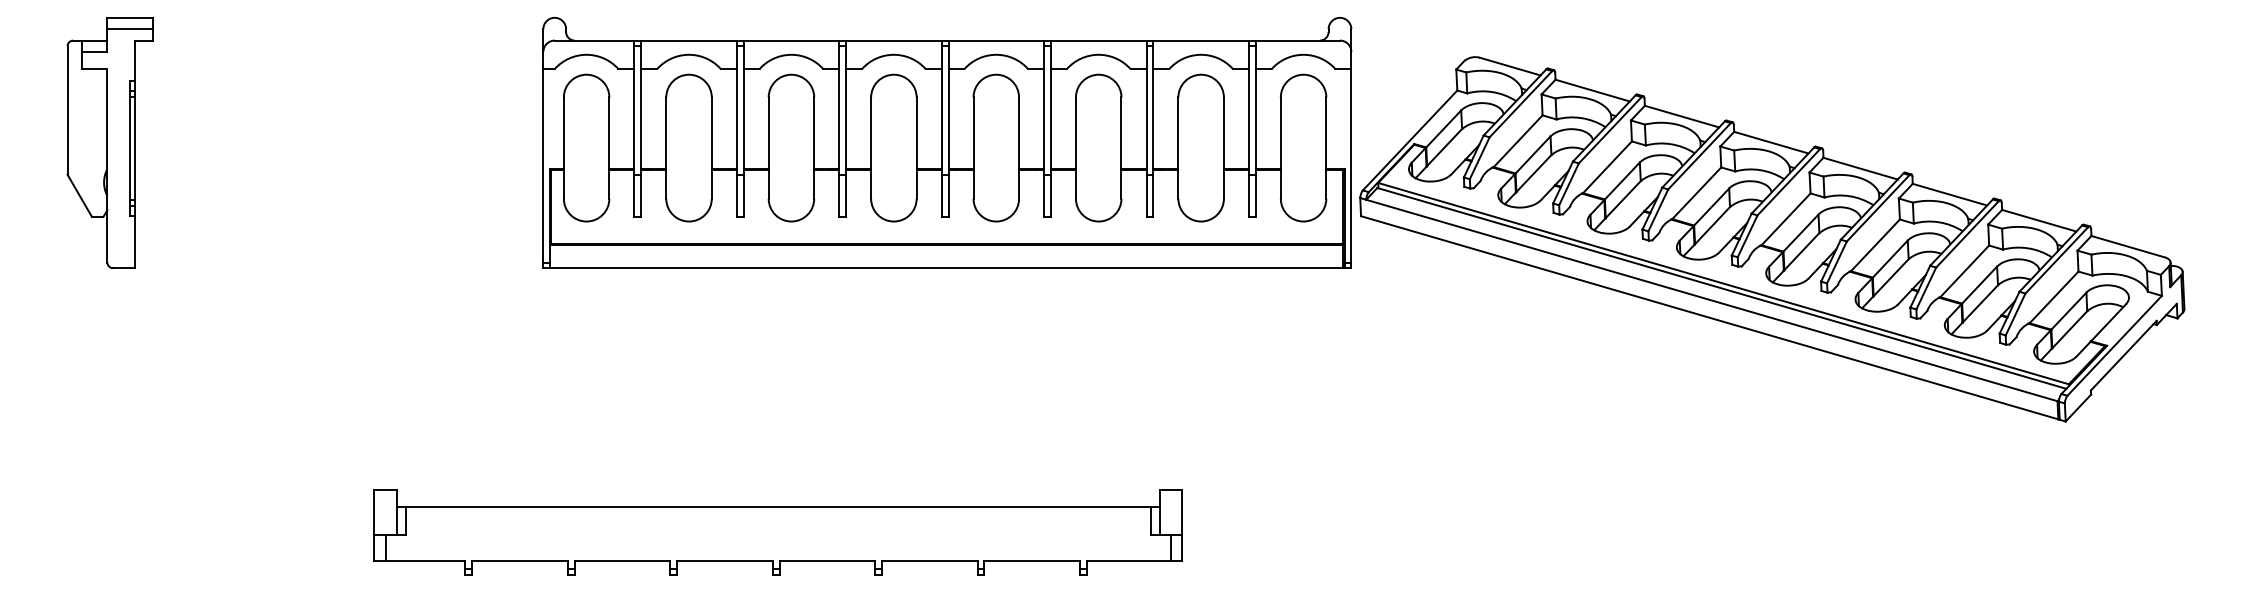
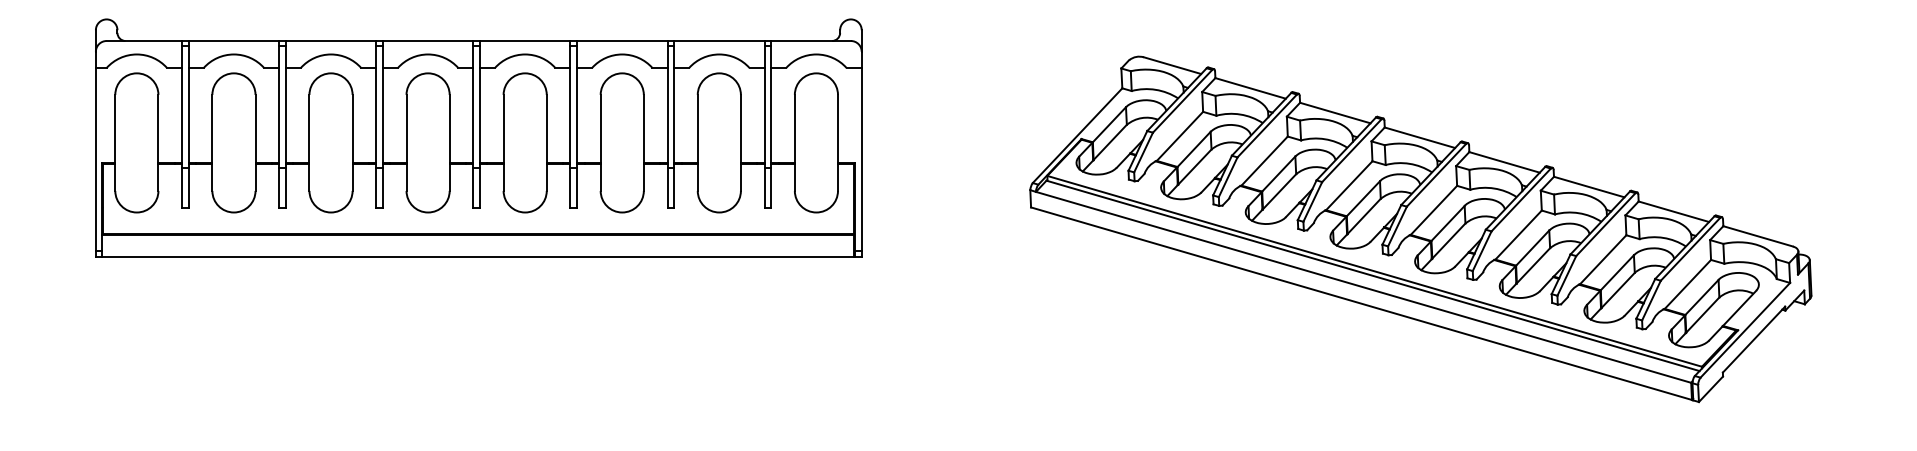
part: (947, 142) -> (478, 137), moved

